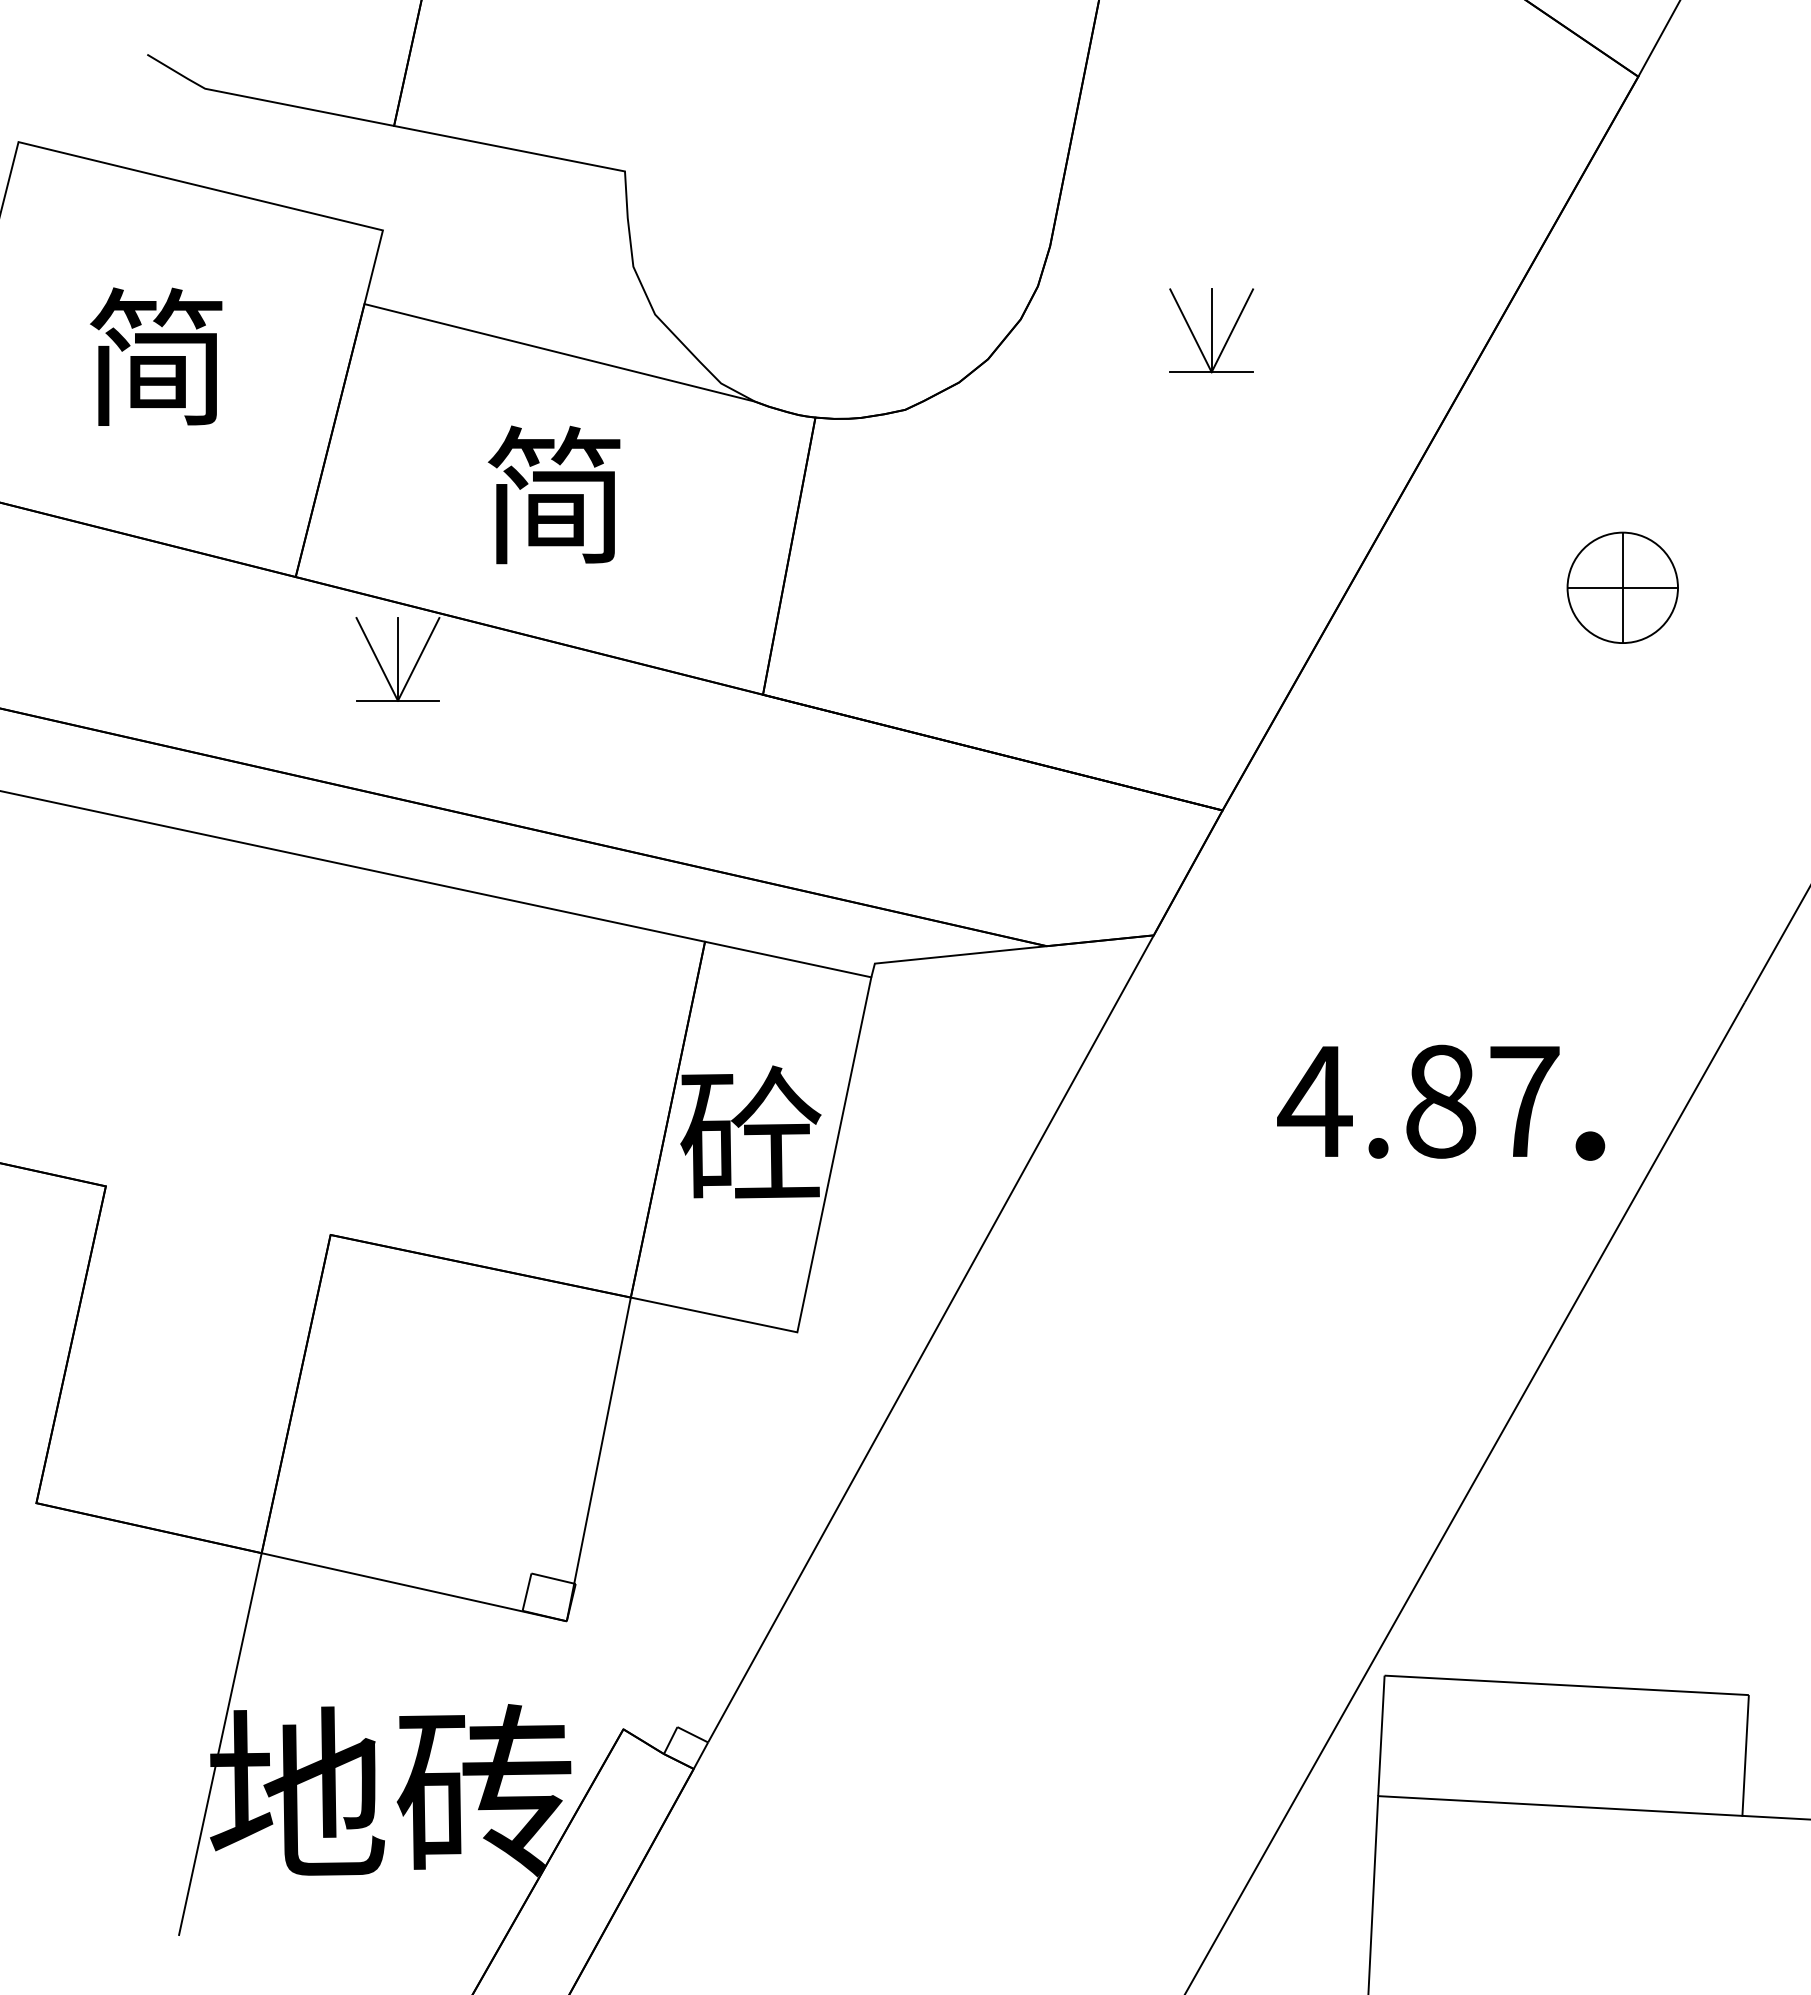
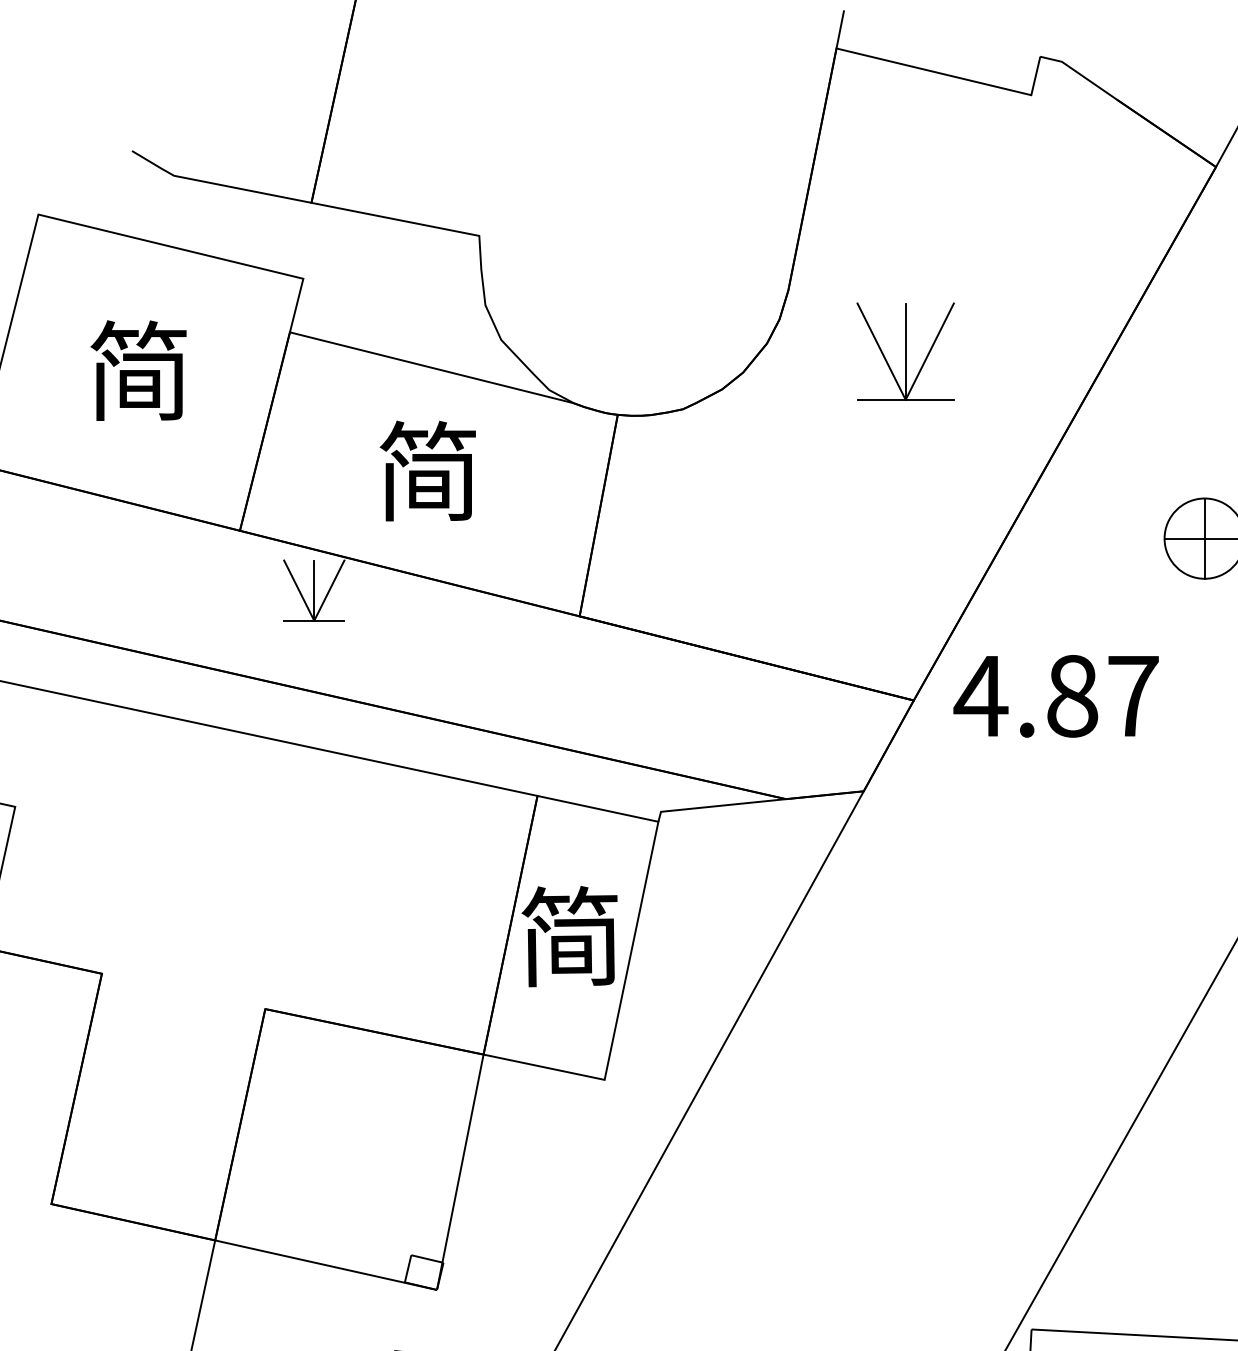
part: (1211, 330) -> (905, 351), size x1.6
text: (1418, 1101) -> (1056, 696), moved
text: (750, 1134) -> (570, 936), 砼 -> 简
part: (1590, 1145) -> (1181, 944), removed

